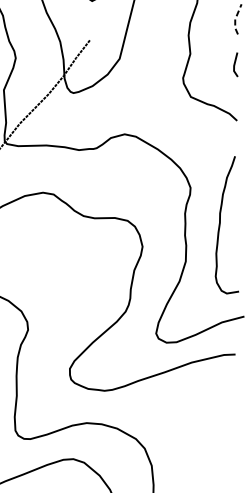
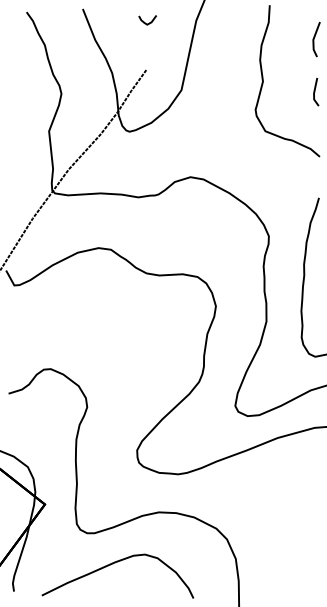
line: (235, 19) -> (313, 39), dashed -> solid

